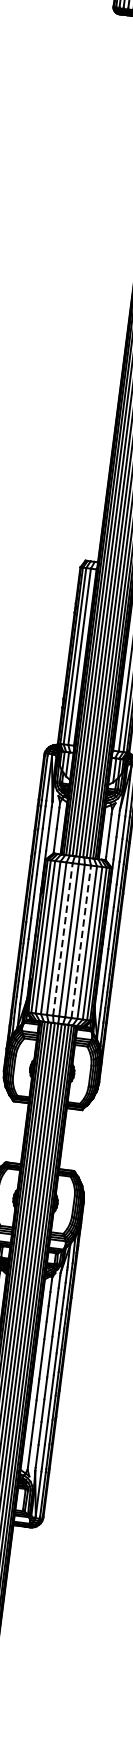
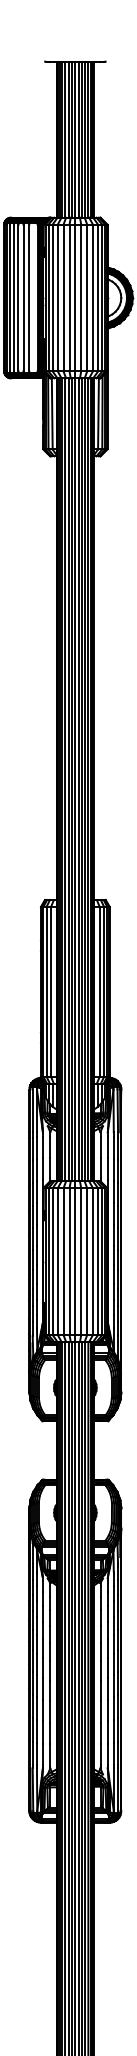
line: (62, 939) -> (69, 1261), dashed -> solid
line: (81, 941) -> (87, 1261), dashed -> solid

